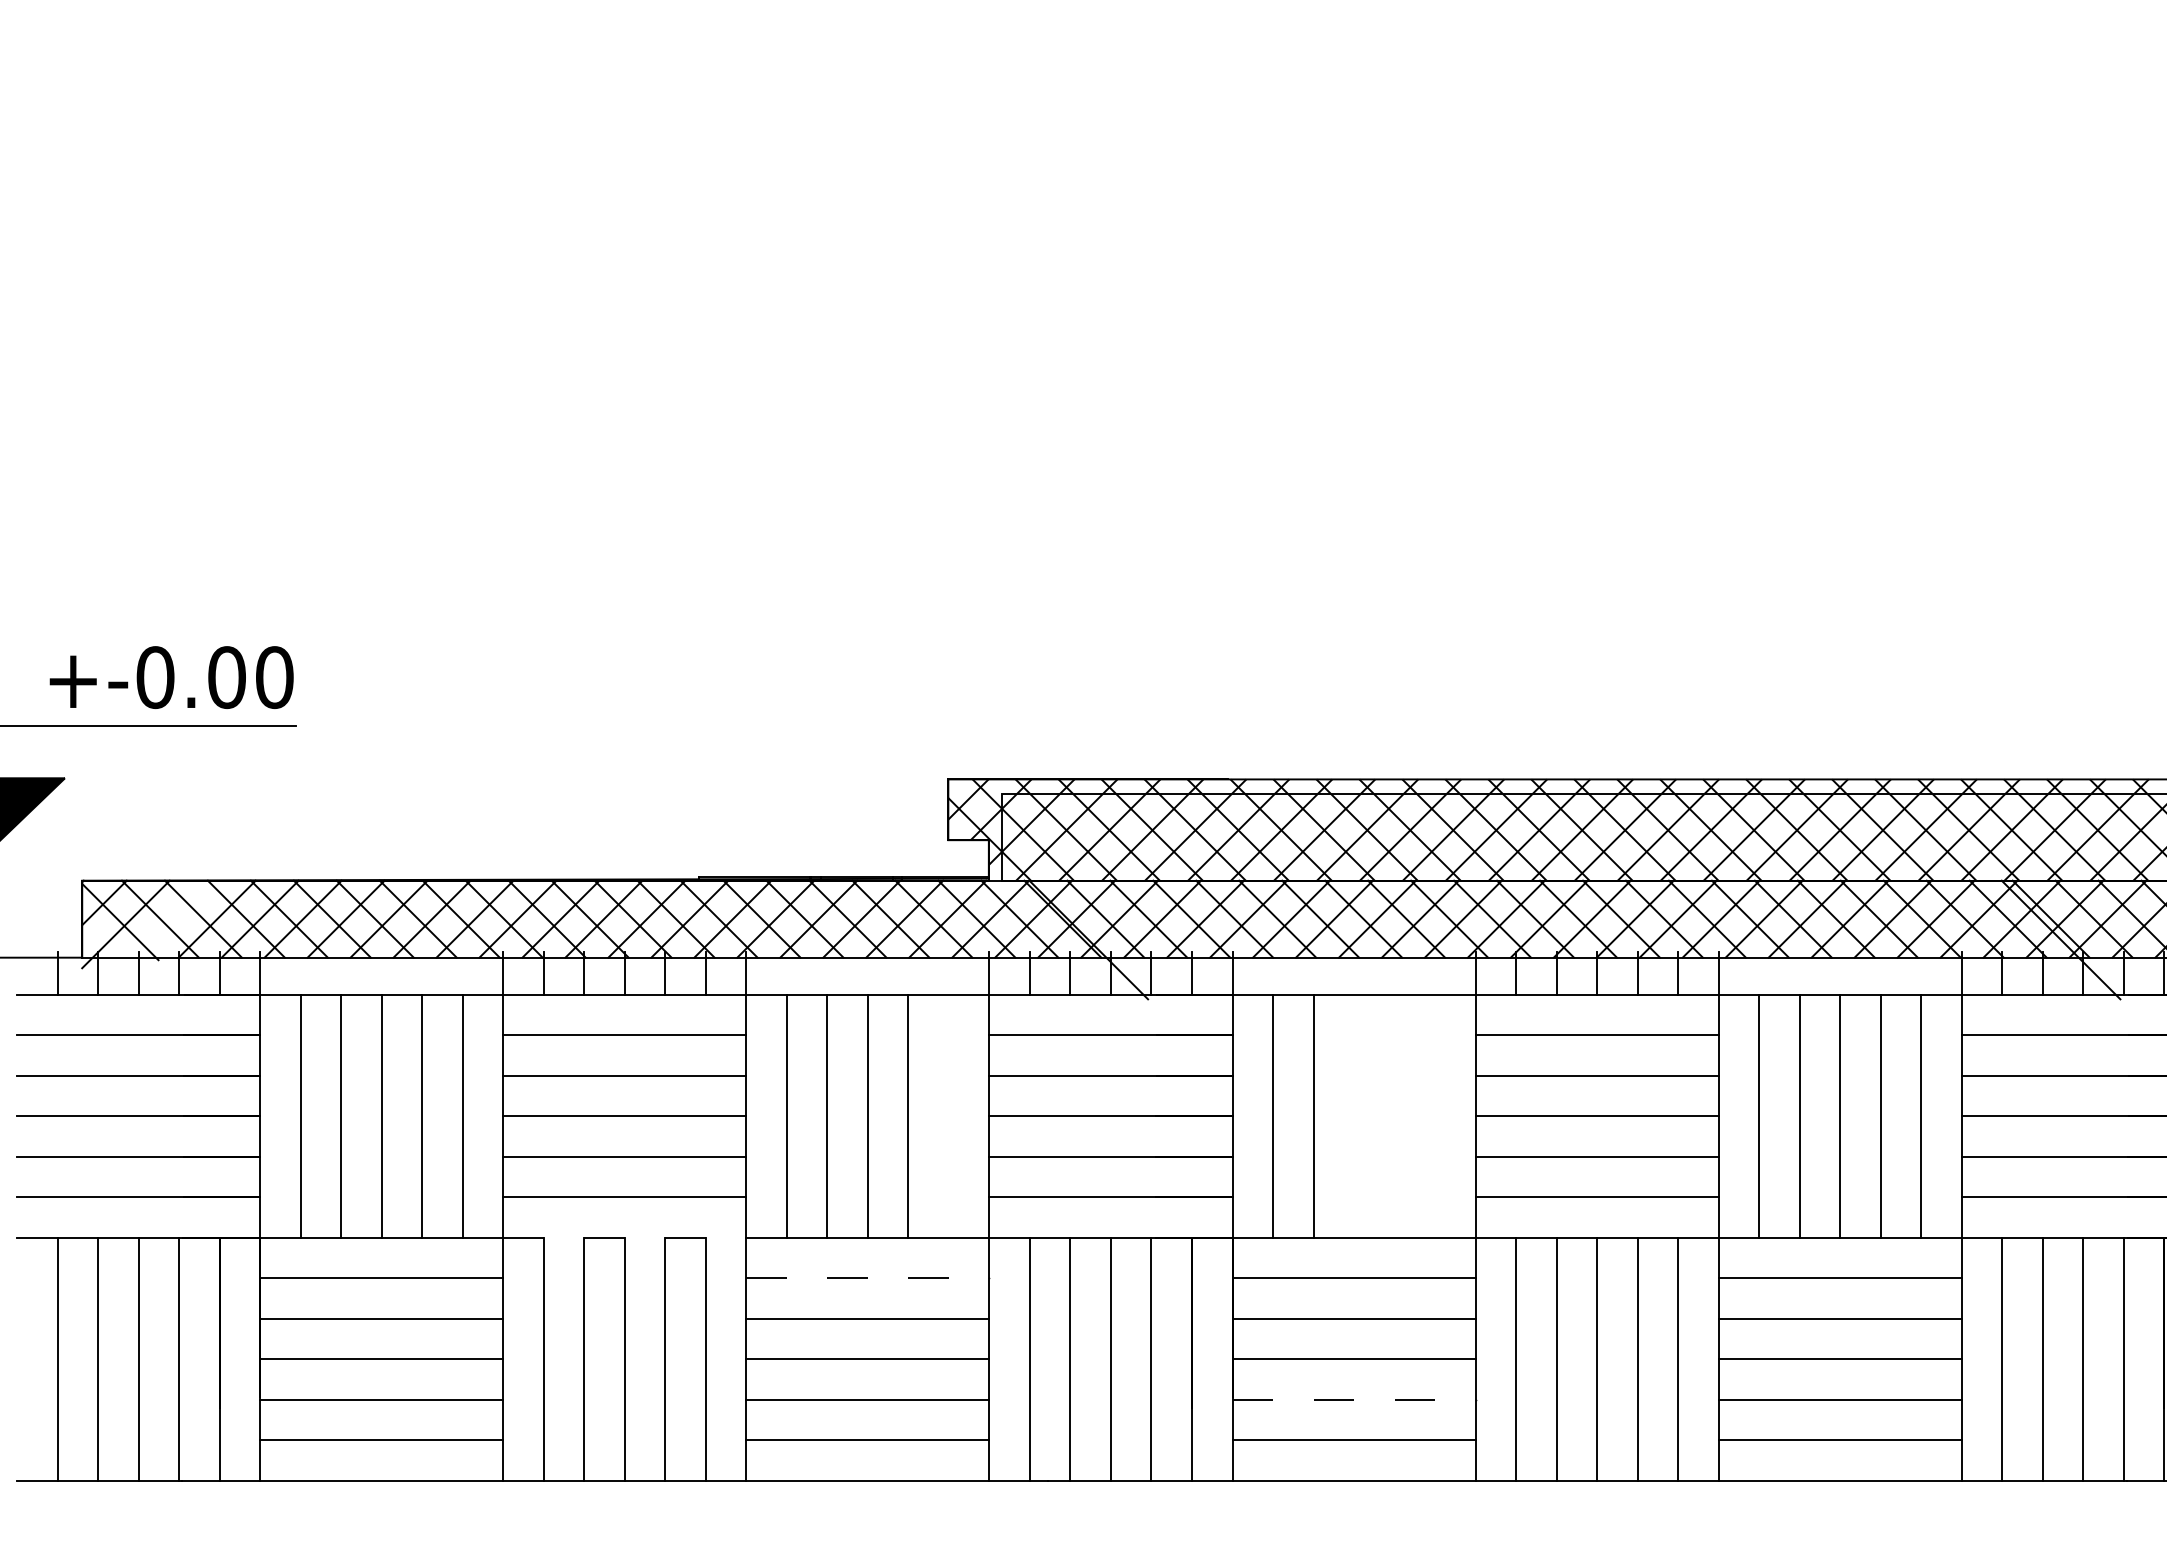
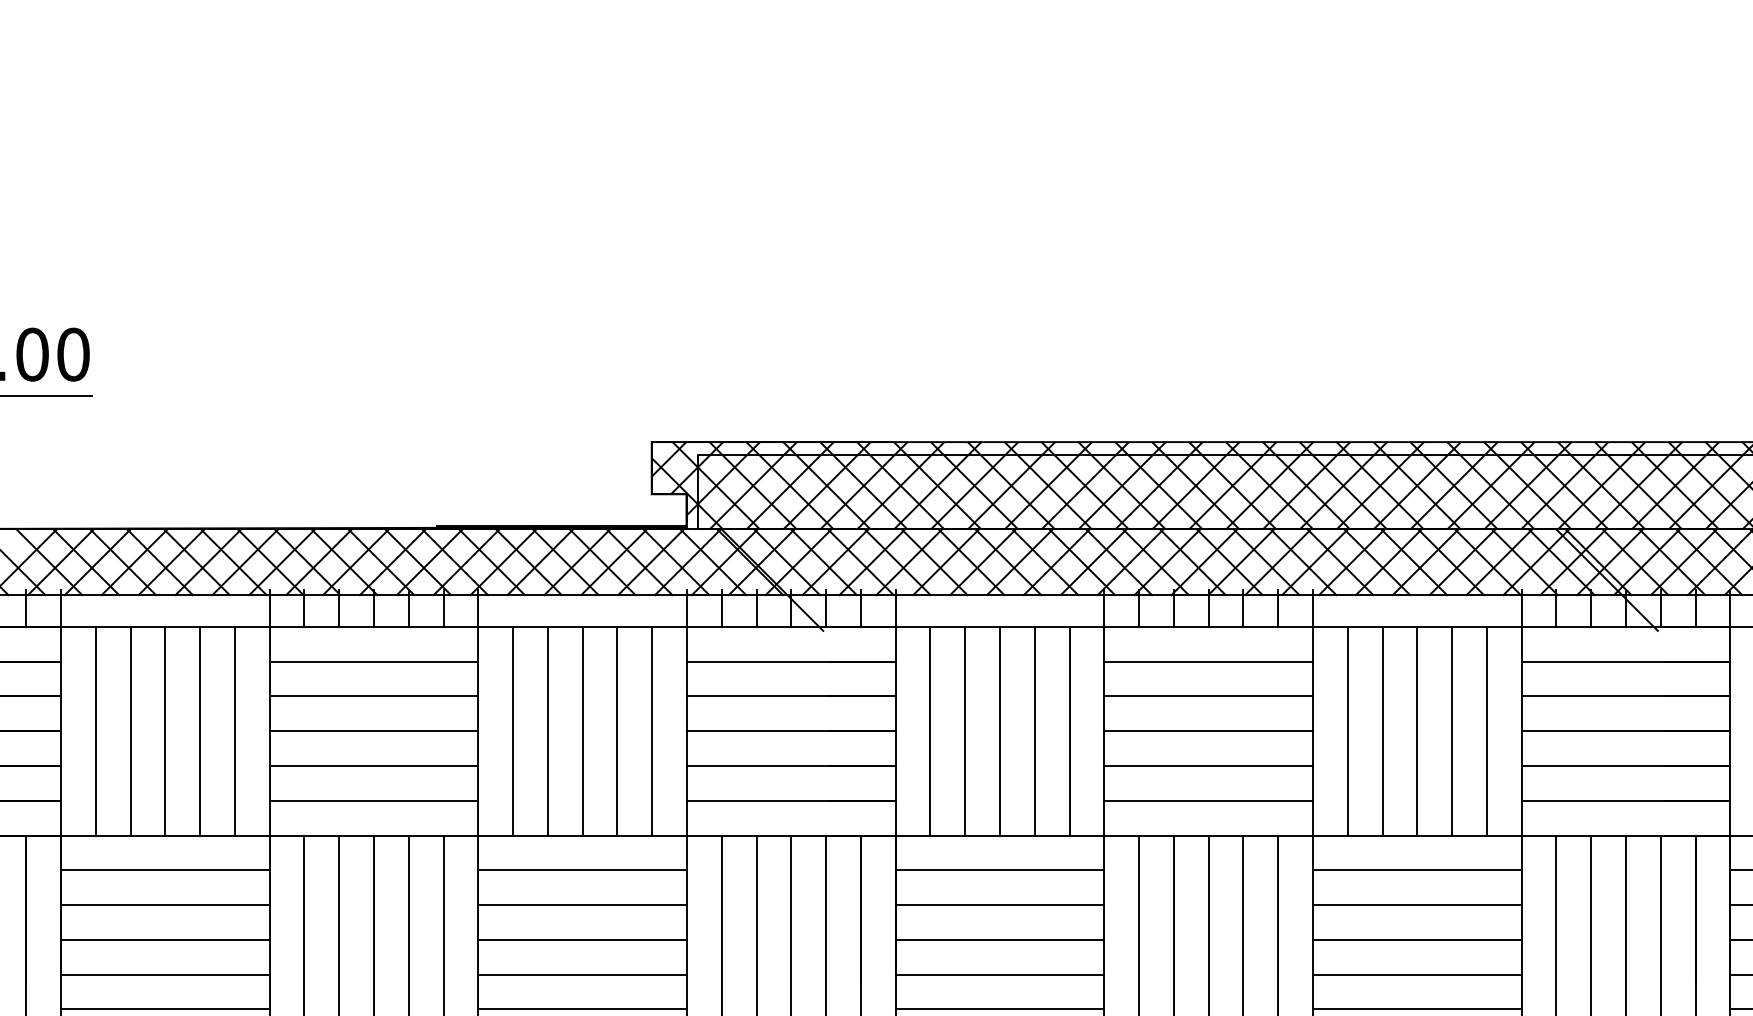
line: (948, 1115) -> (651, 730), added
line: (1354, 1115) -> (1000, 730), added
line: (1394, 1115) -> (1034, 730), added
line: (1435, 1115) -> (1069, 730), added
line: (624, 1237) -> (373, 835), dashed -> solid
line: (867, 1278) -> (582, 870), dashed -> solid
line: (1354, 1399) -> (1000, 974), dashed -> solid

